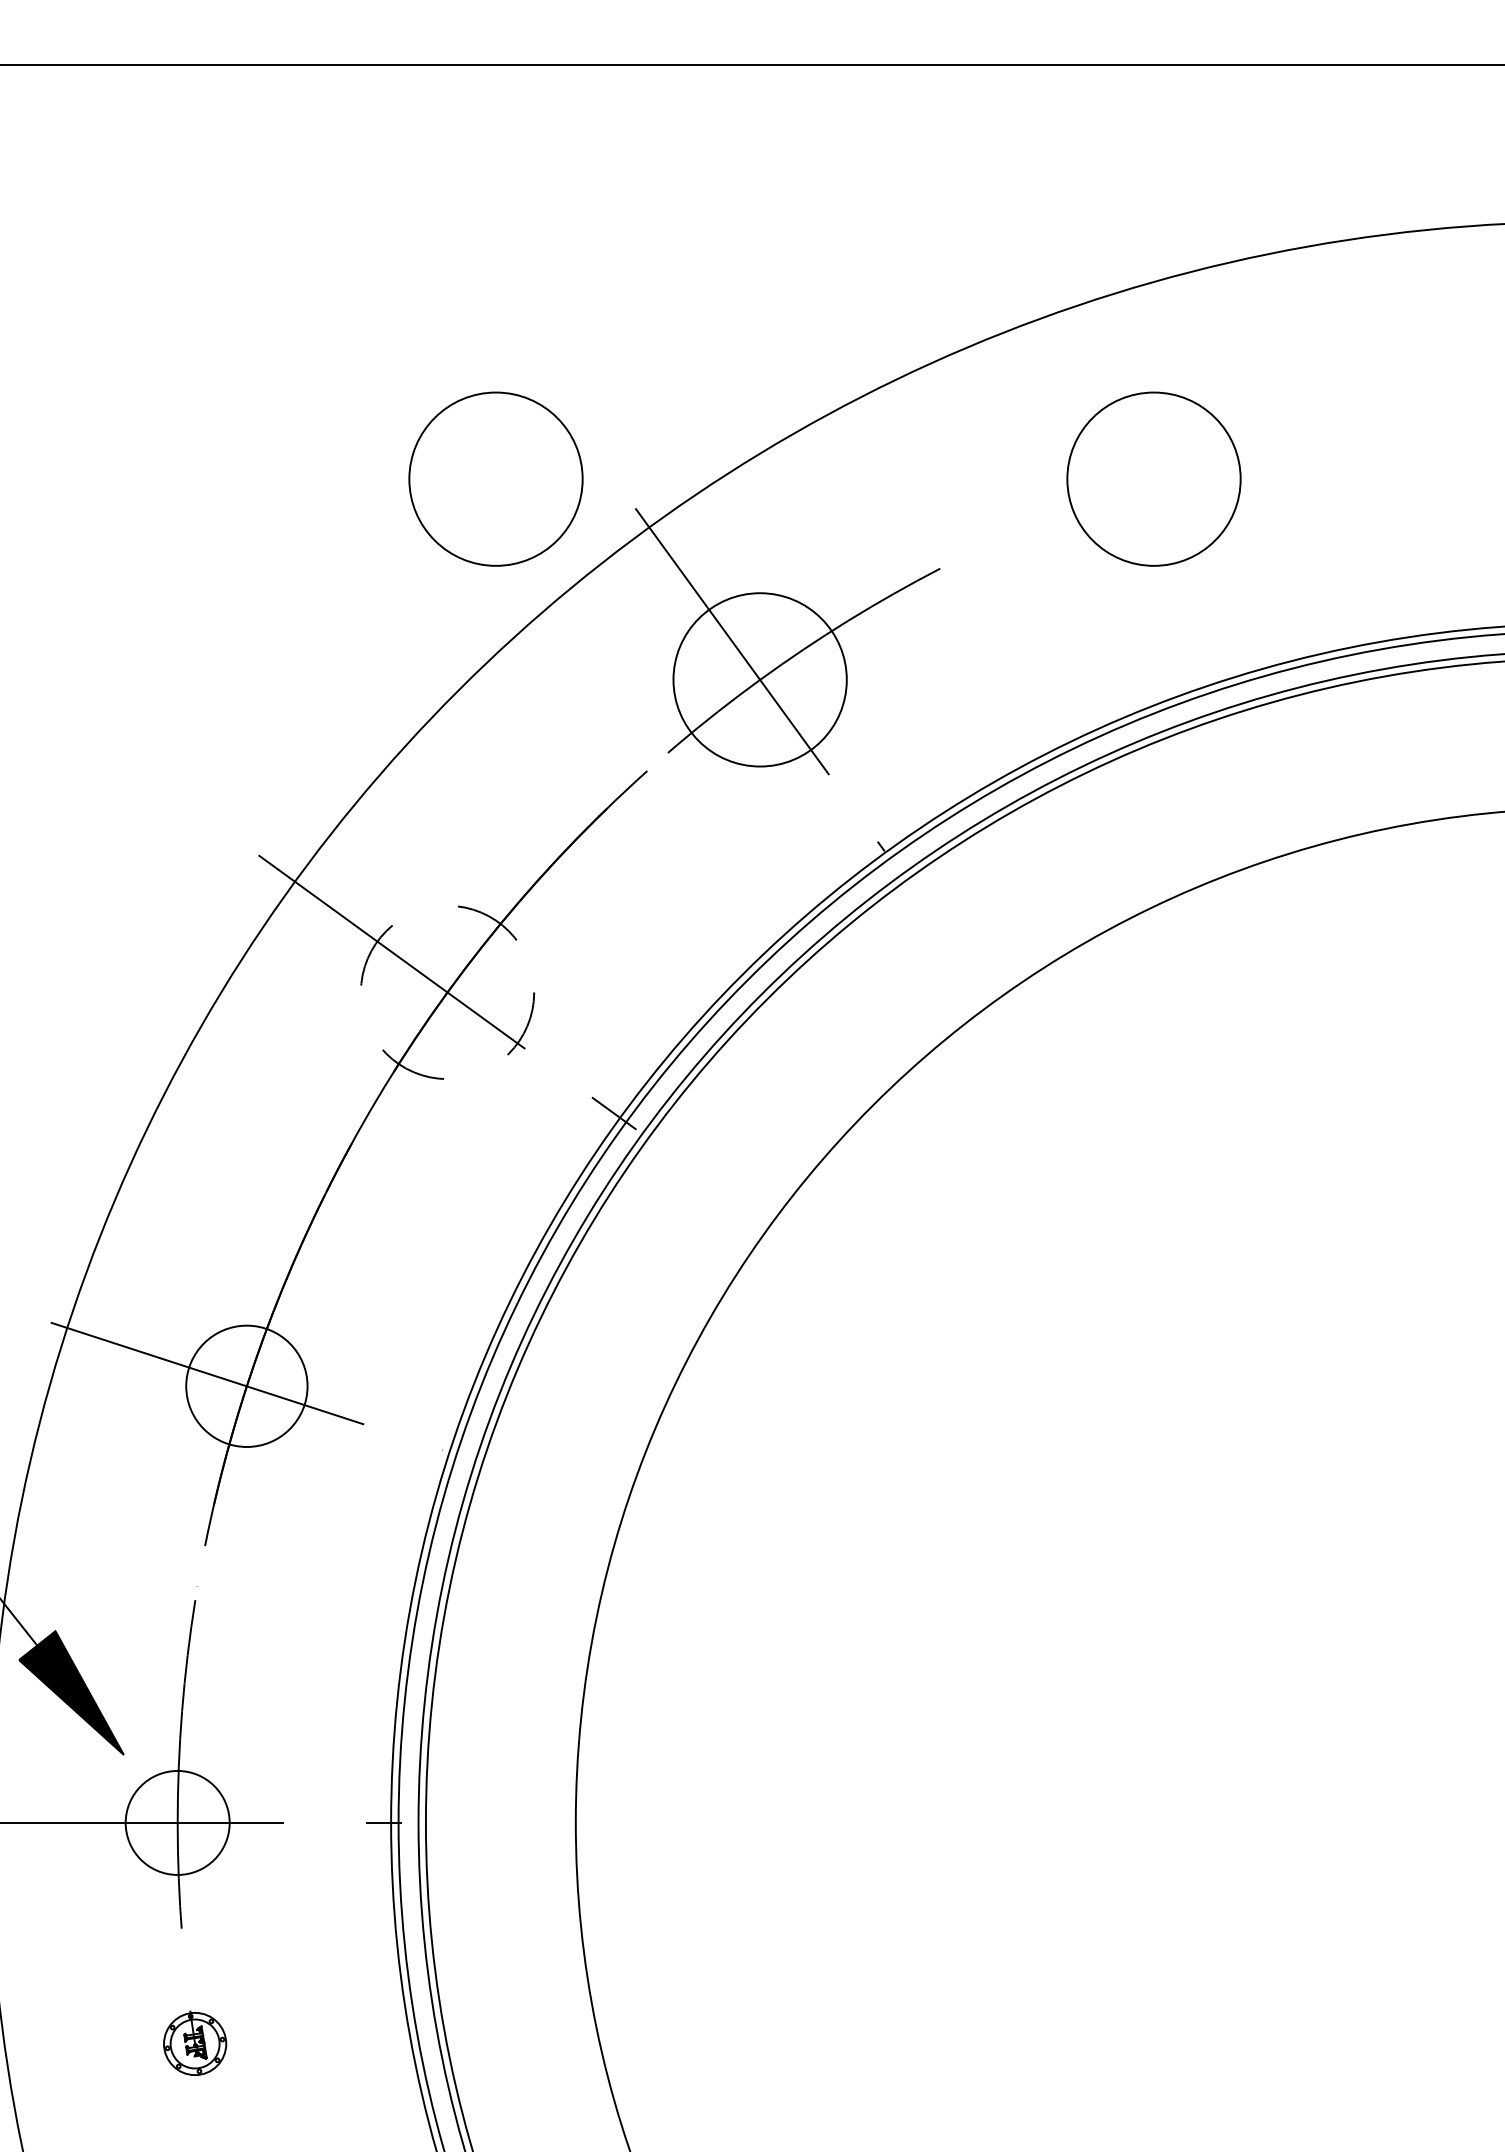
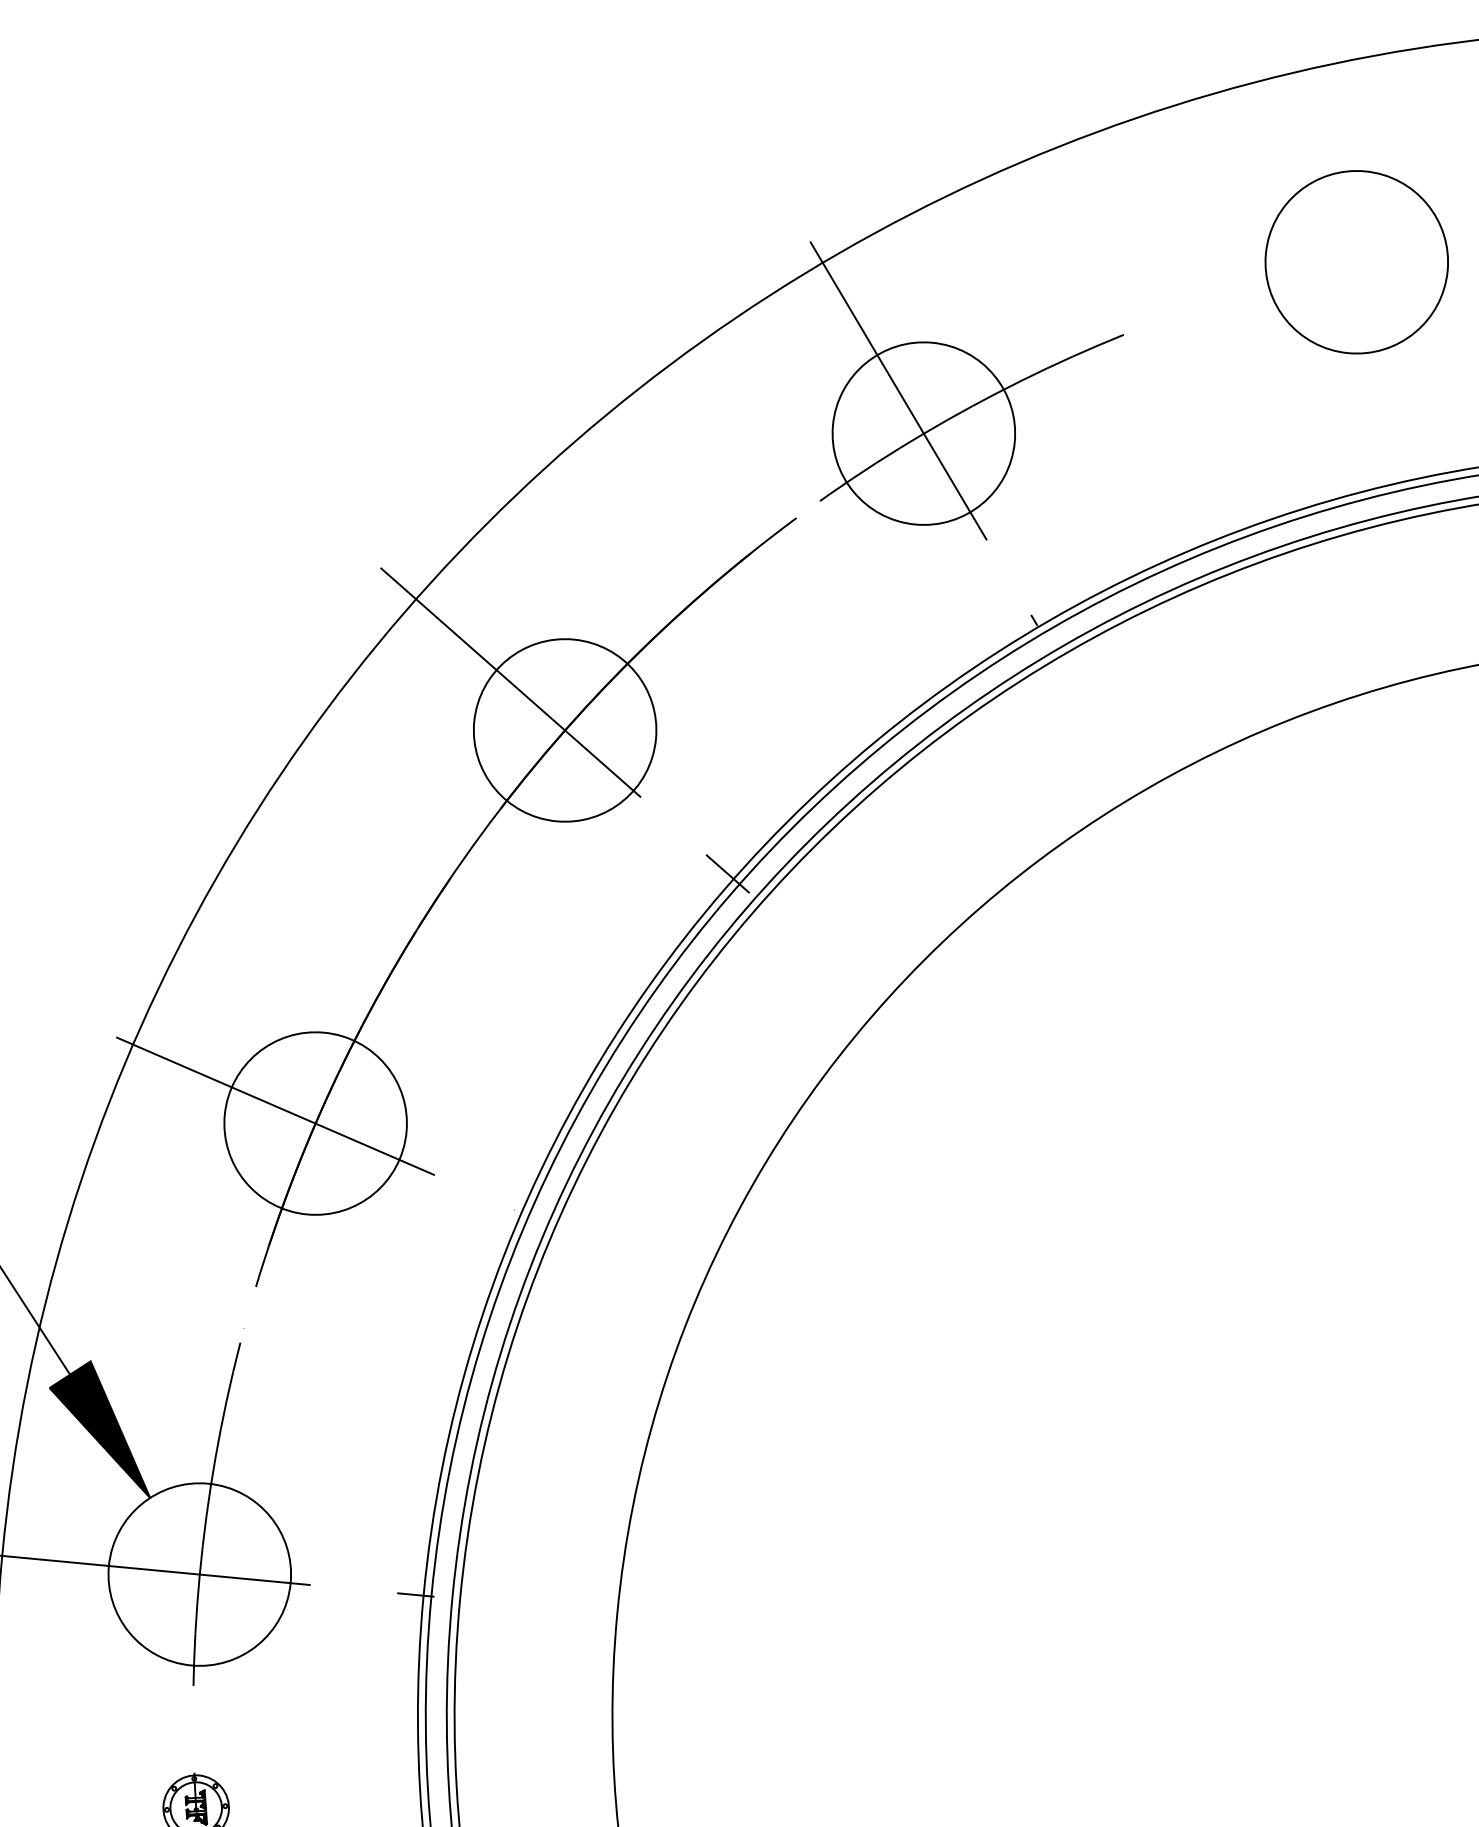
circle: (495, 478) -> (666, 196), removed
circle: (447, 992) -> (565, 730), dashed -> solid
circle: (246, 1385) -> (315, 1122), size x1.43
circle: (177, 1822) -> (199, 1574), size x1.67

